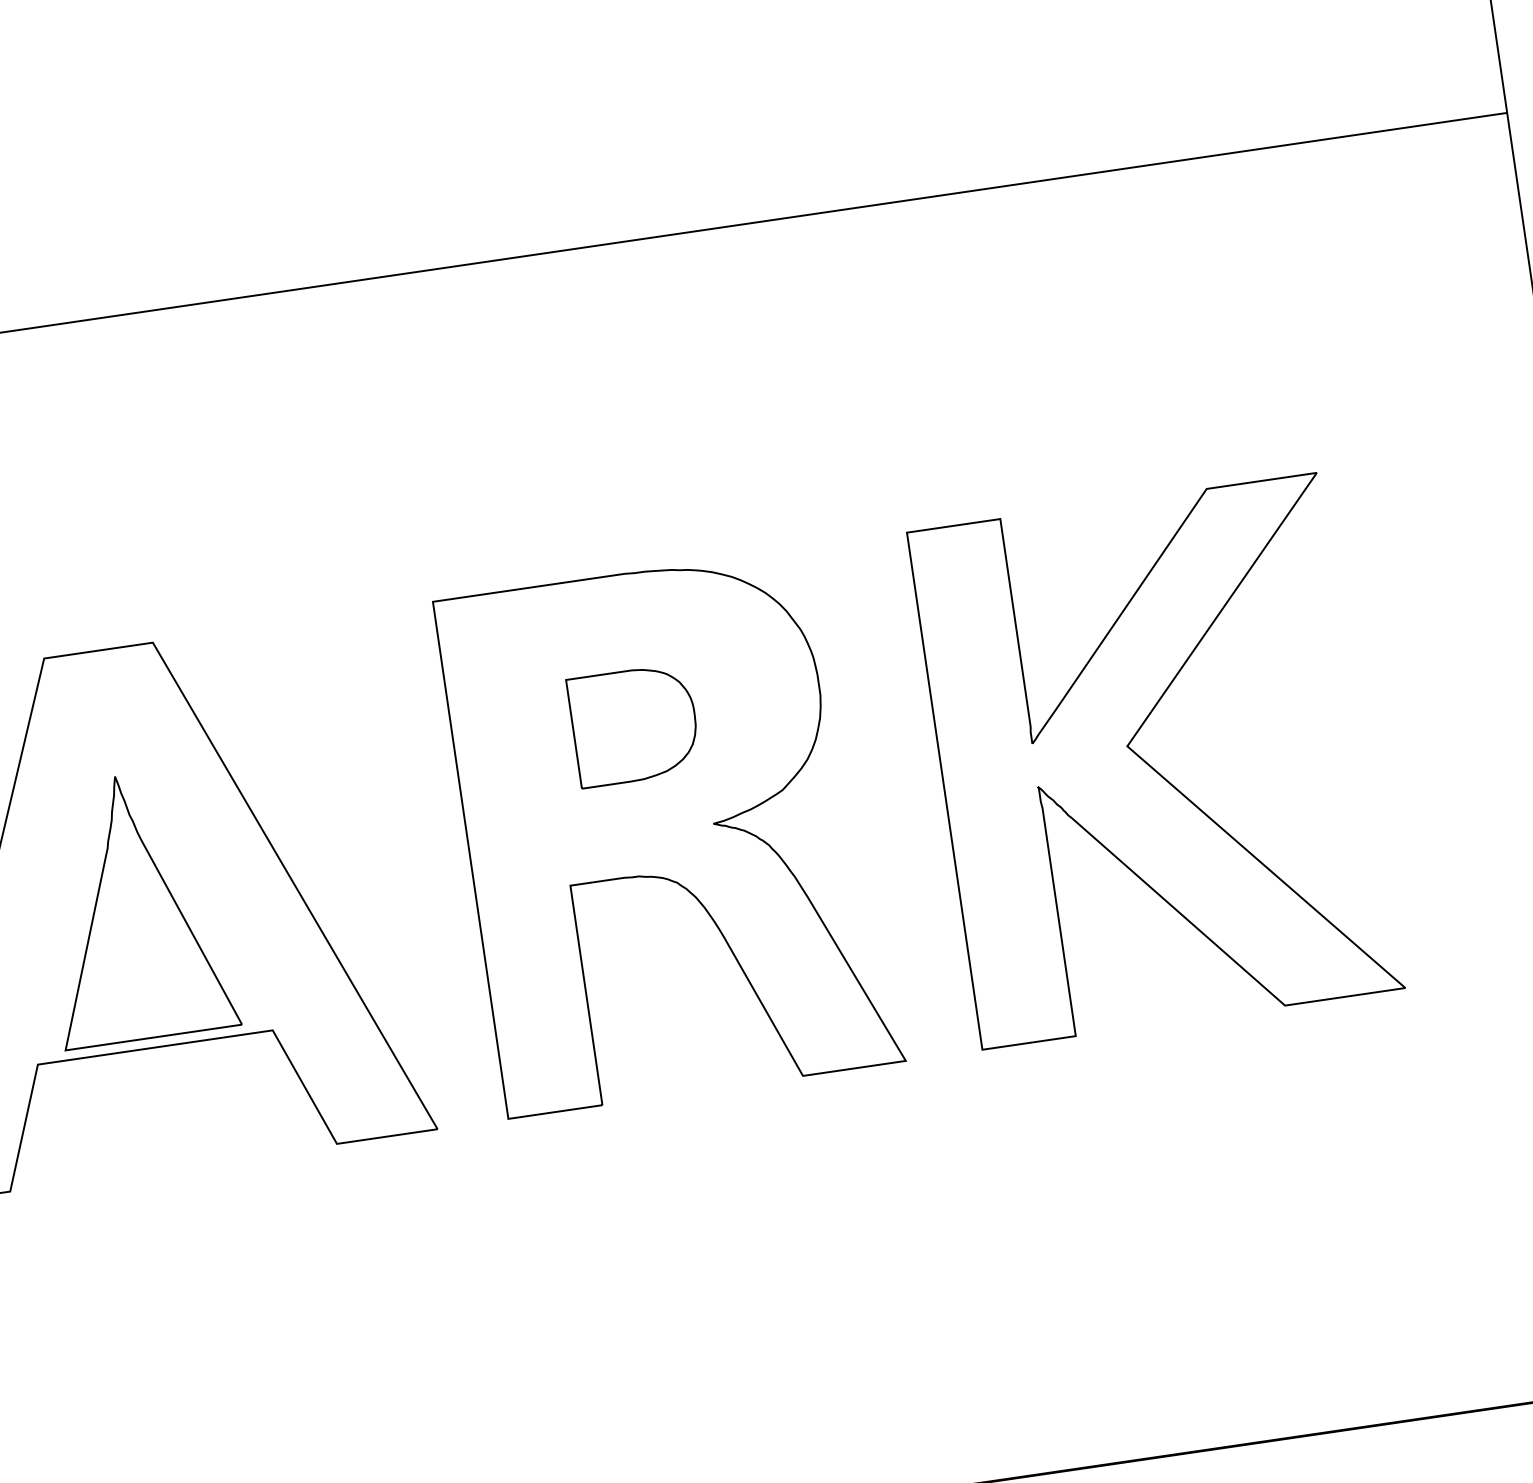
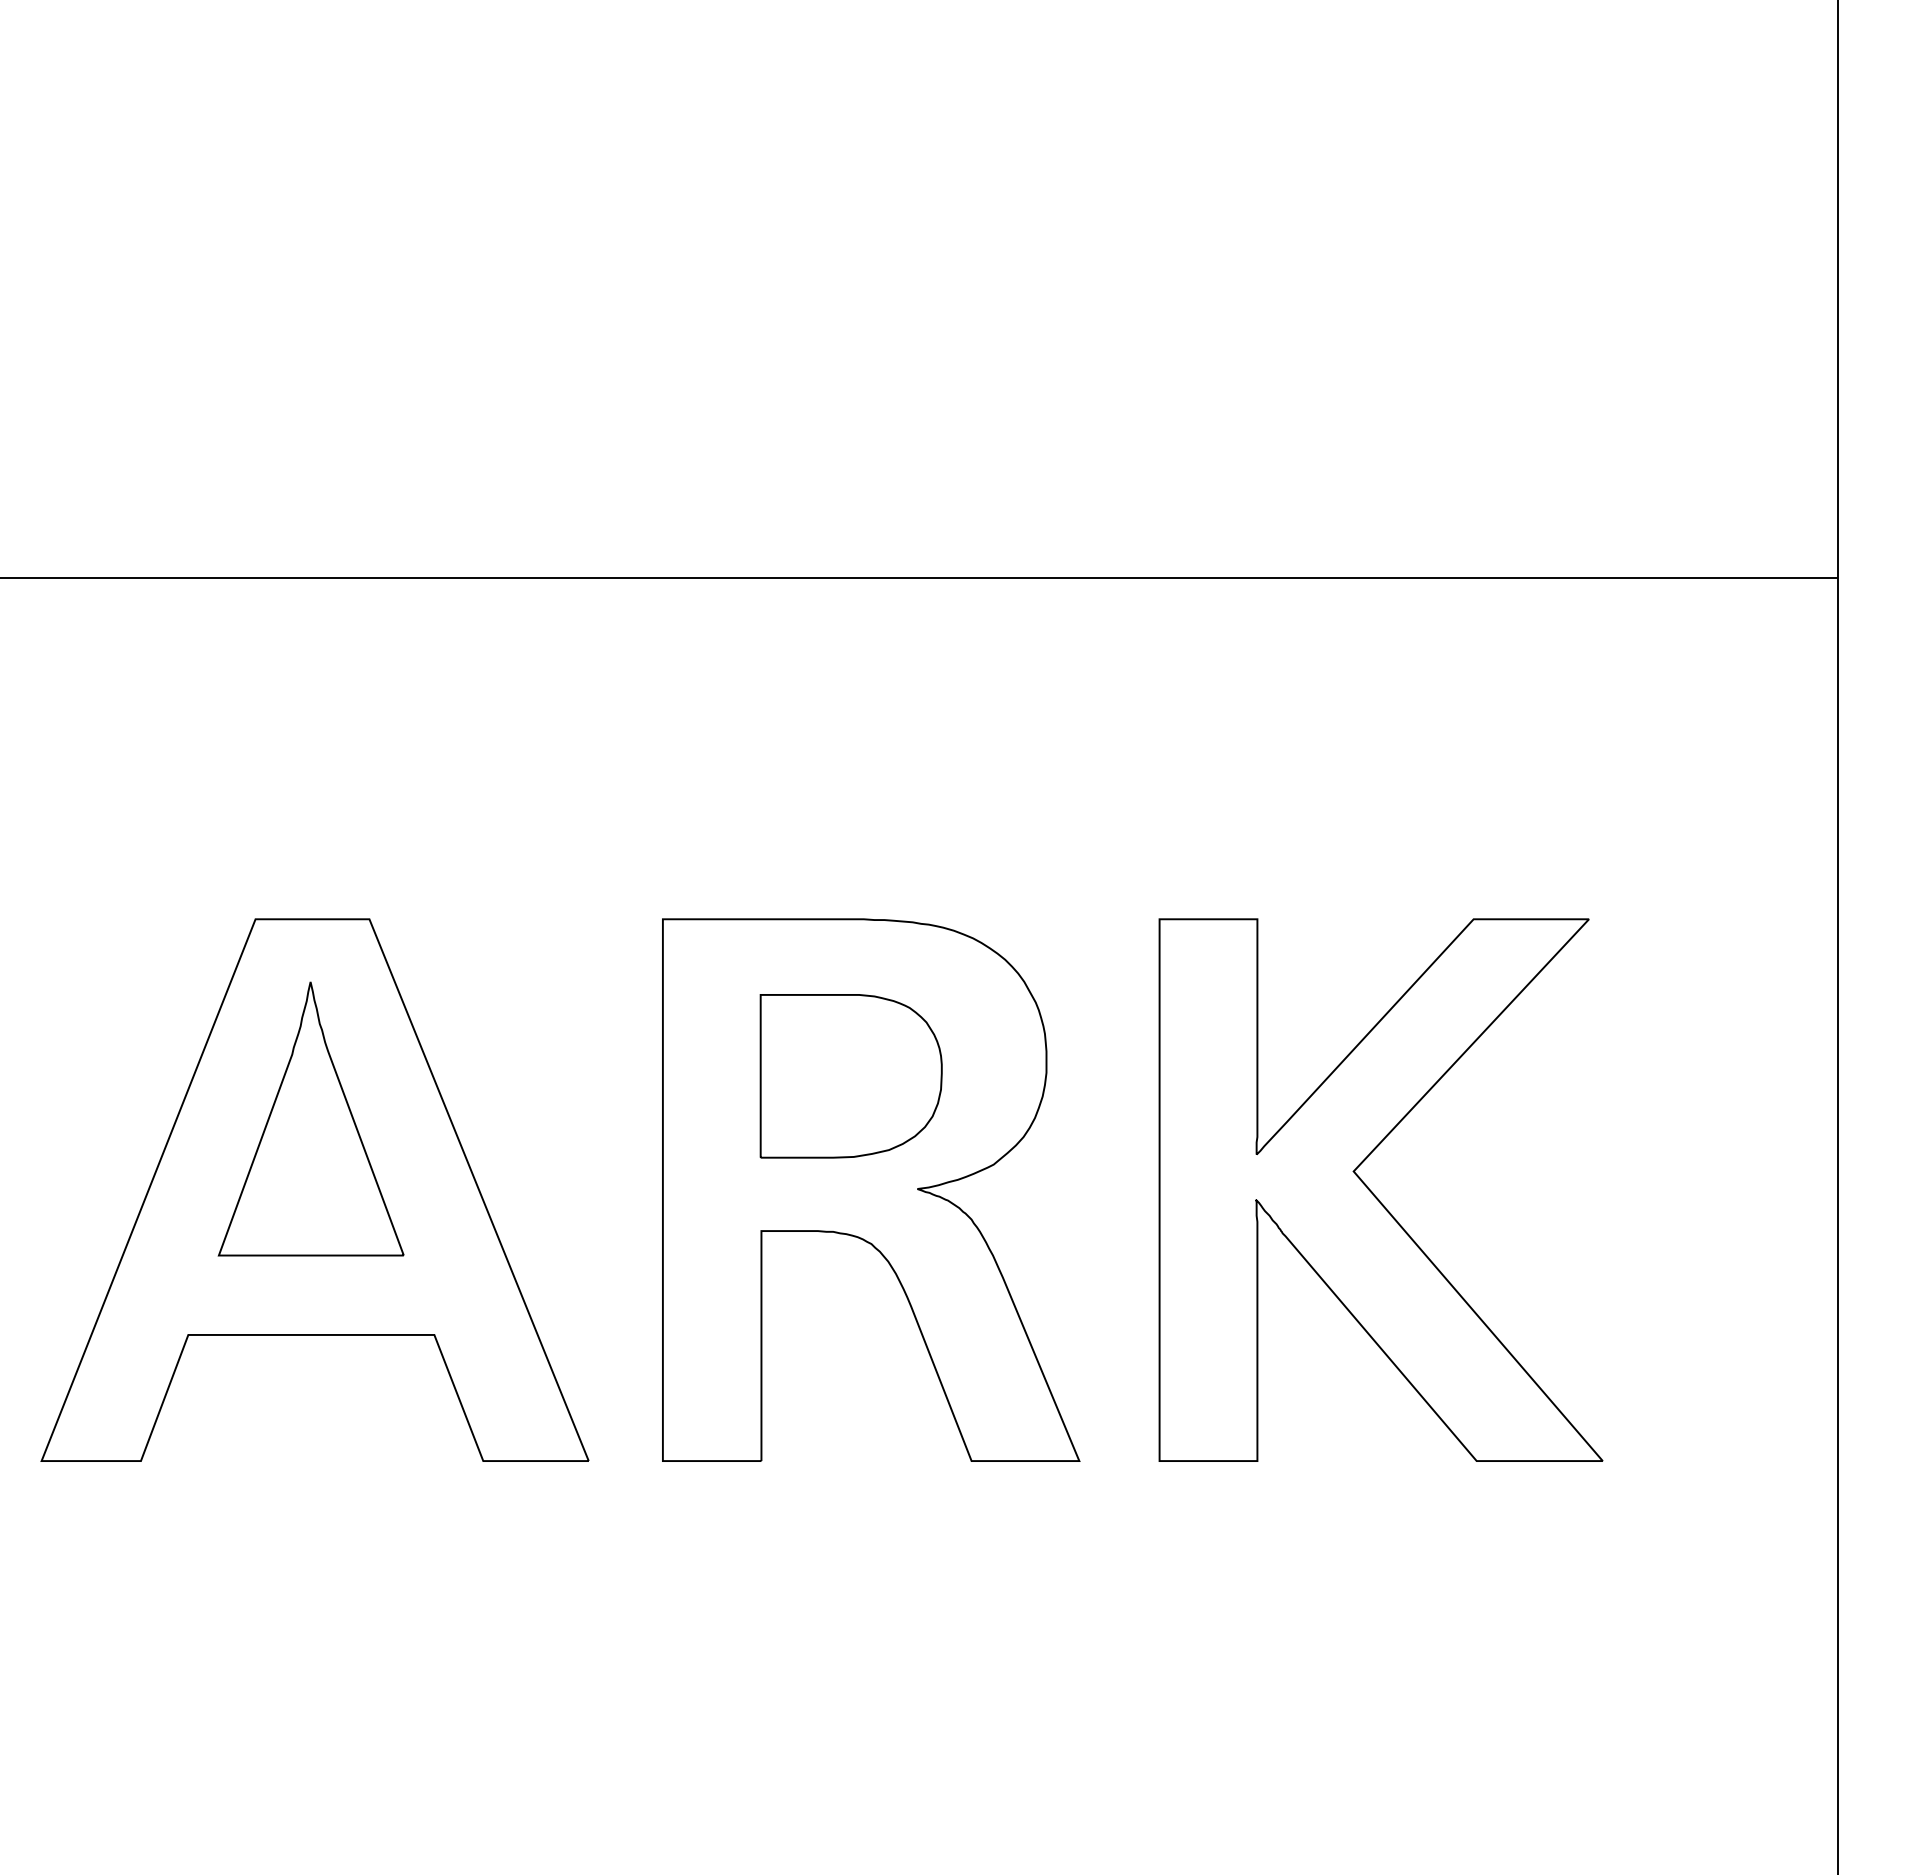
part: (633, 725) -> (850, 1076), size x1.43
part: (133, 906) -> (310, 1118), moved

